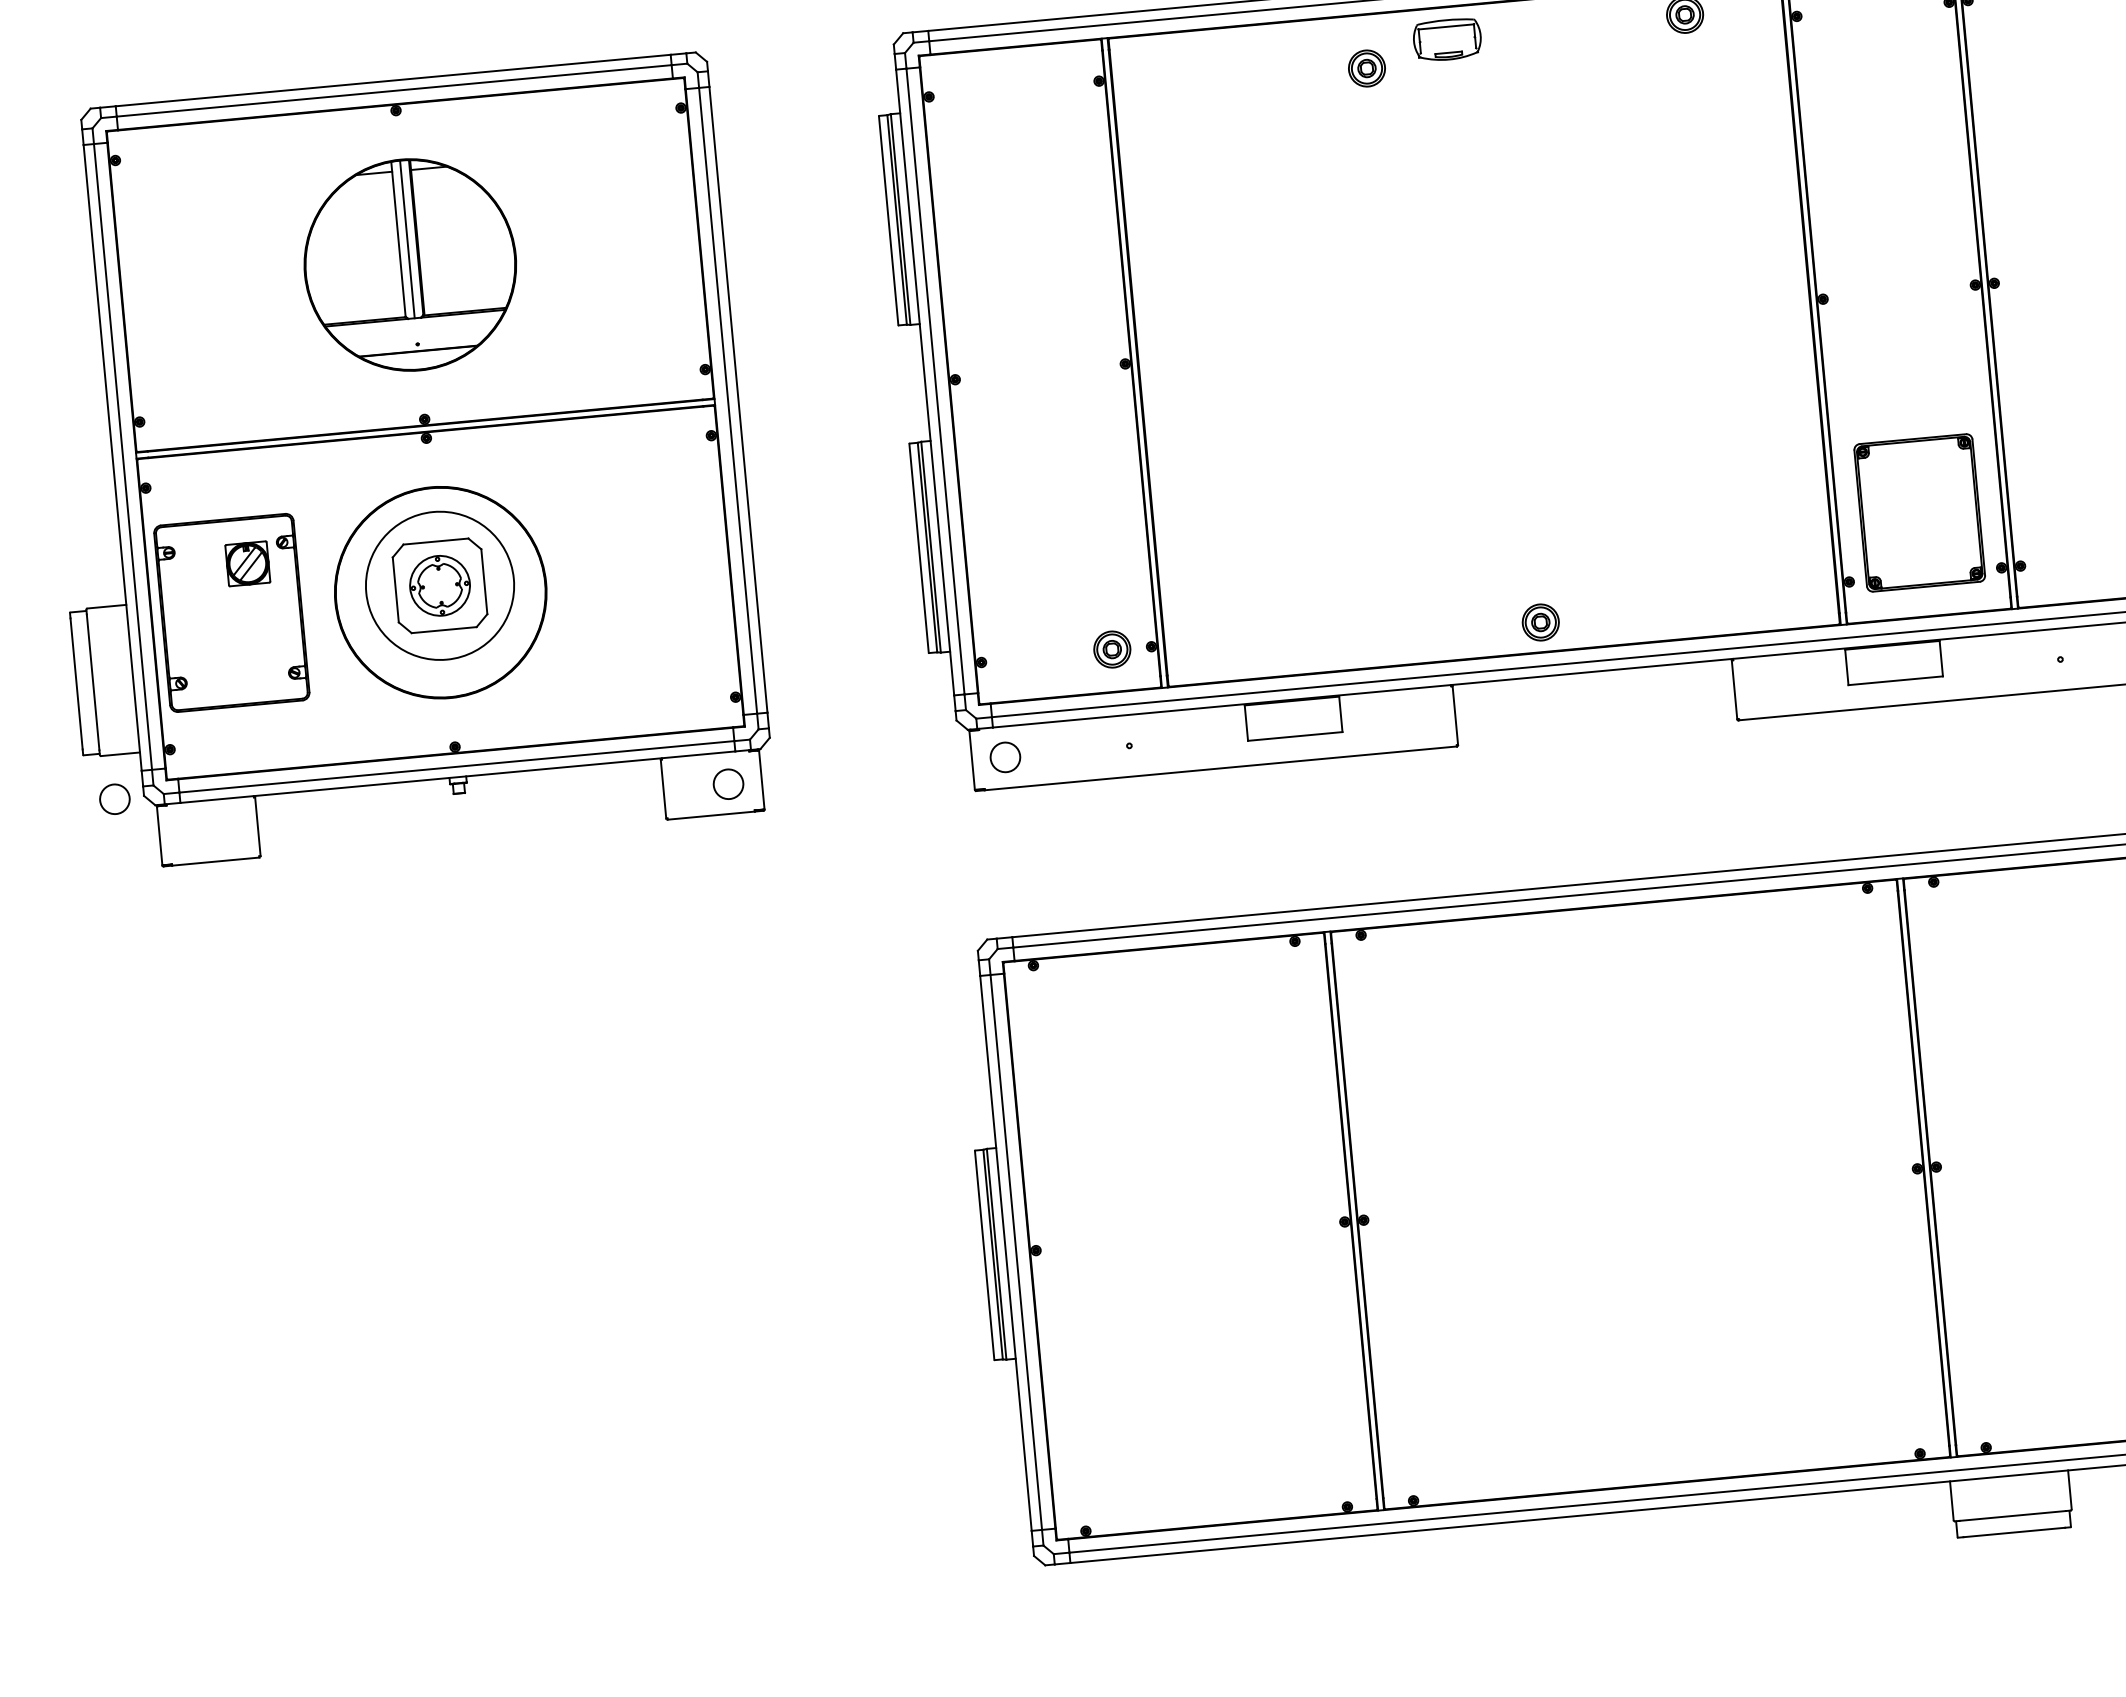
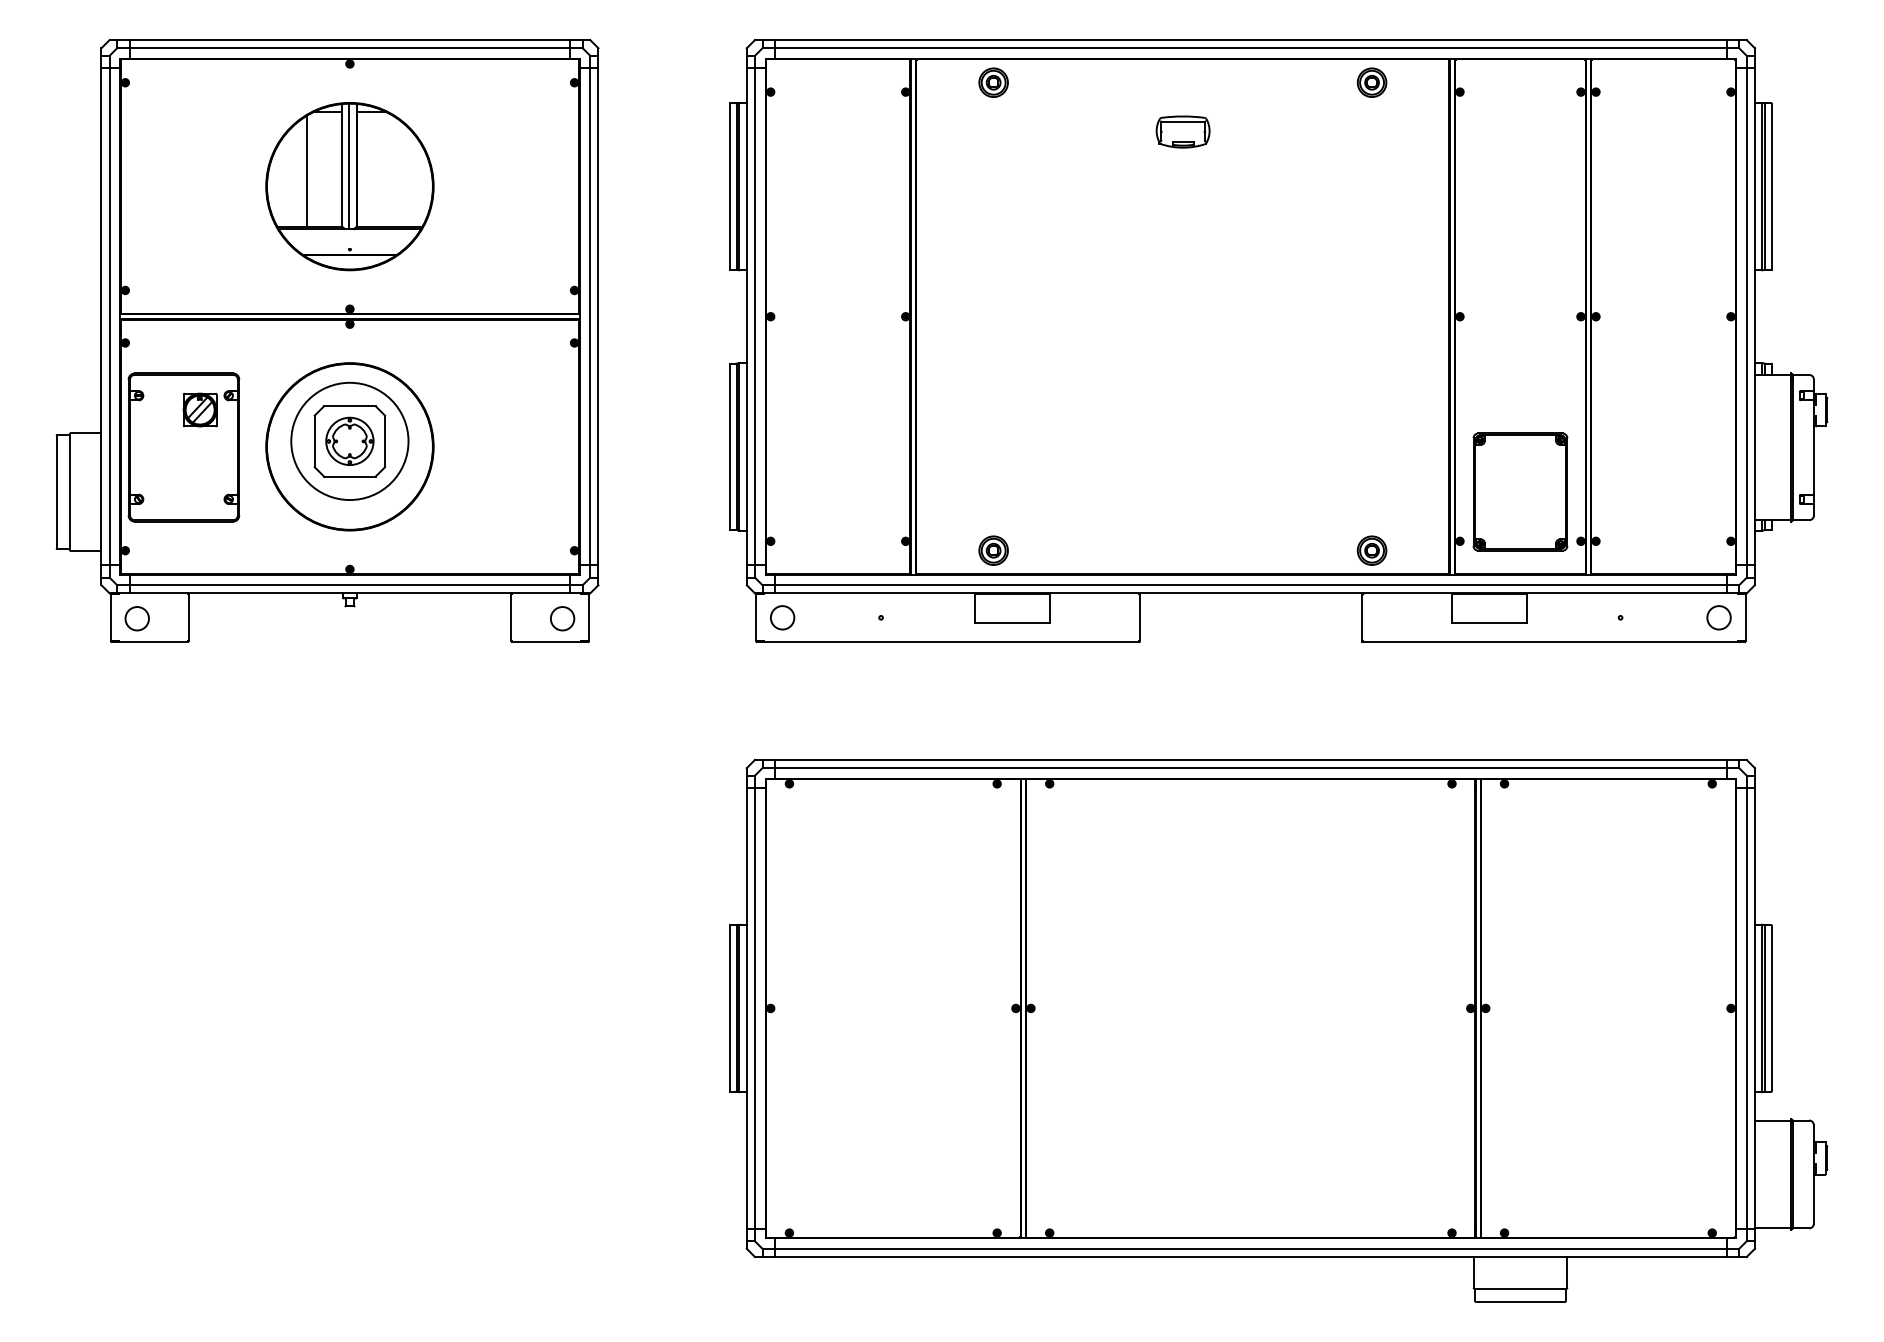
part: (1446, 39) -> (1182, 131), moved
part: (1366, 68) -> (993, 82), moved
line: (353, 251) -> (306, 171), added
part: (1540, 622) -> (1371, 550), moved
part: (1112, 649) -> (993, 550), moved
circle: (113, 799) -> (136, 618), moved

